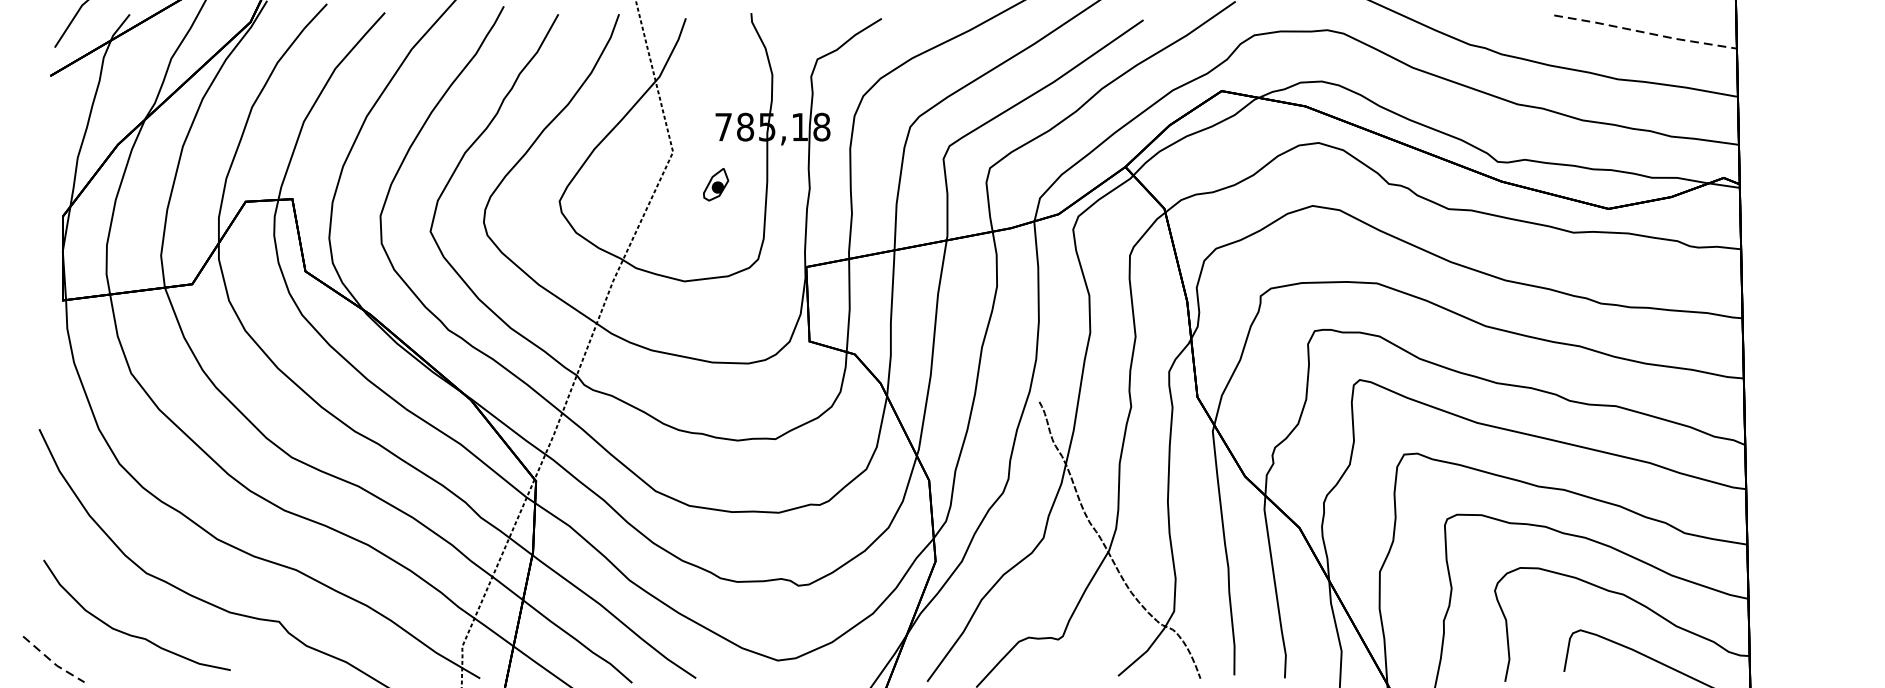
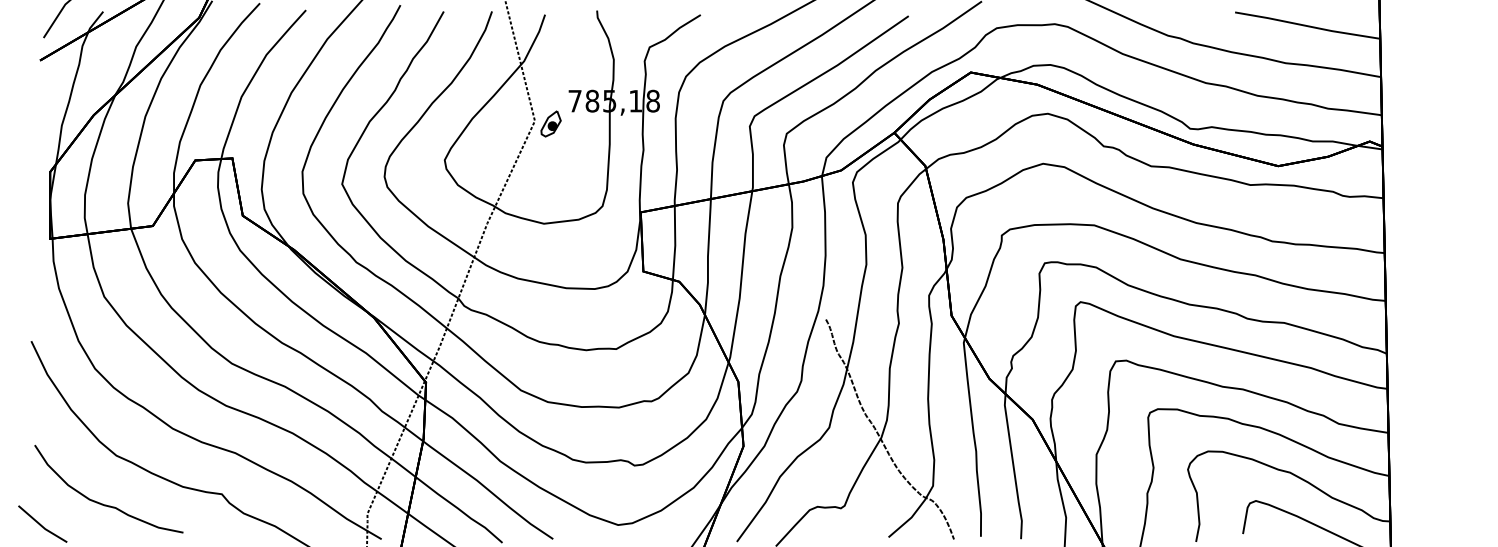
line: (1645, 33) -> (1307, 26), dashed -> solid
part: (715, 184) -> (550, 123), moved
line: (53, 662) -> (42, 526), dashed -> solid

